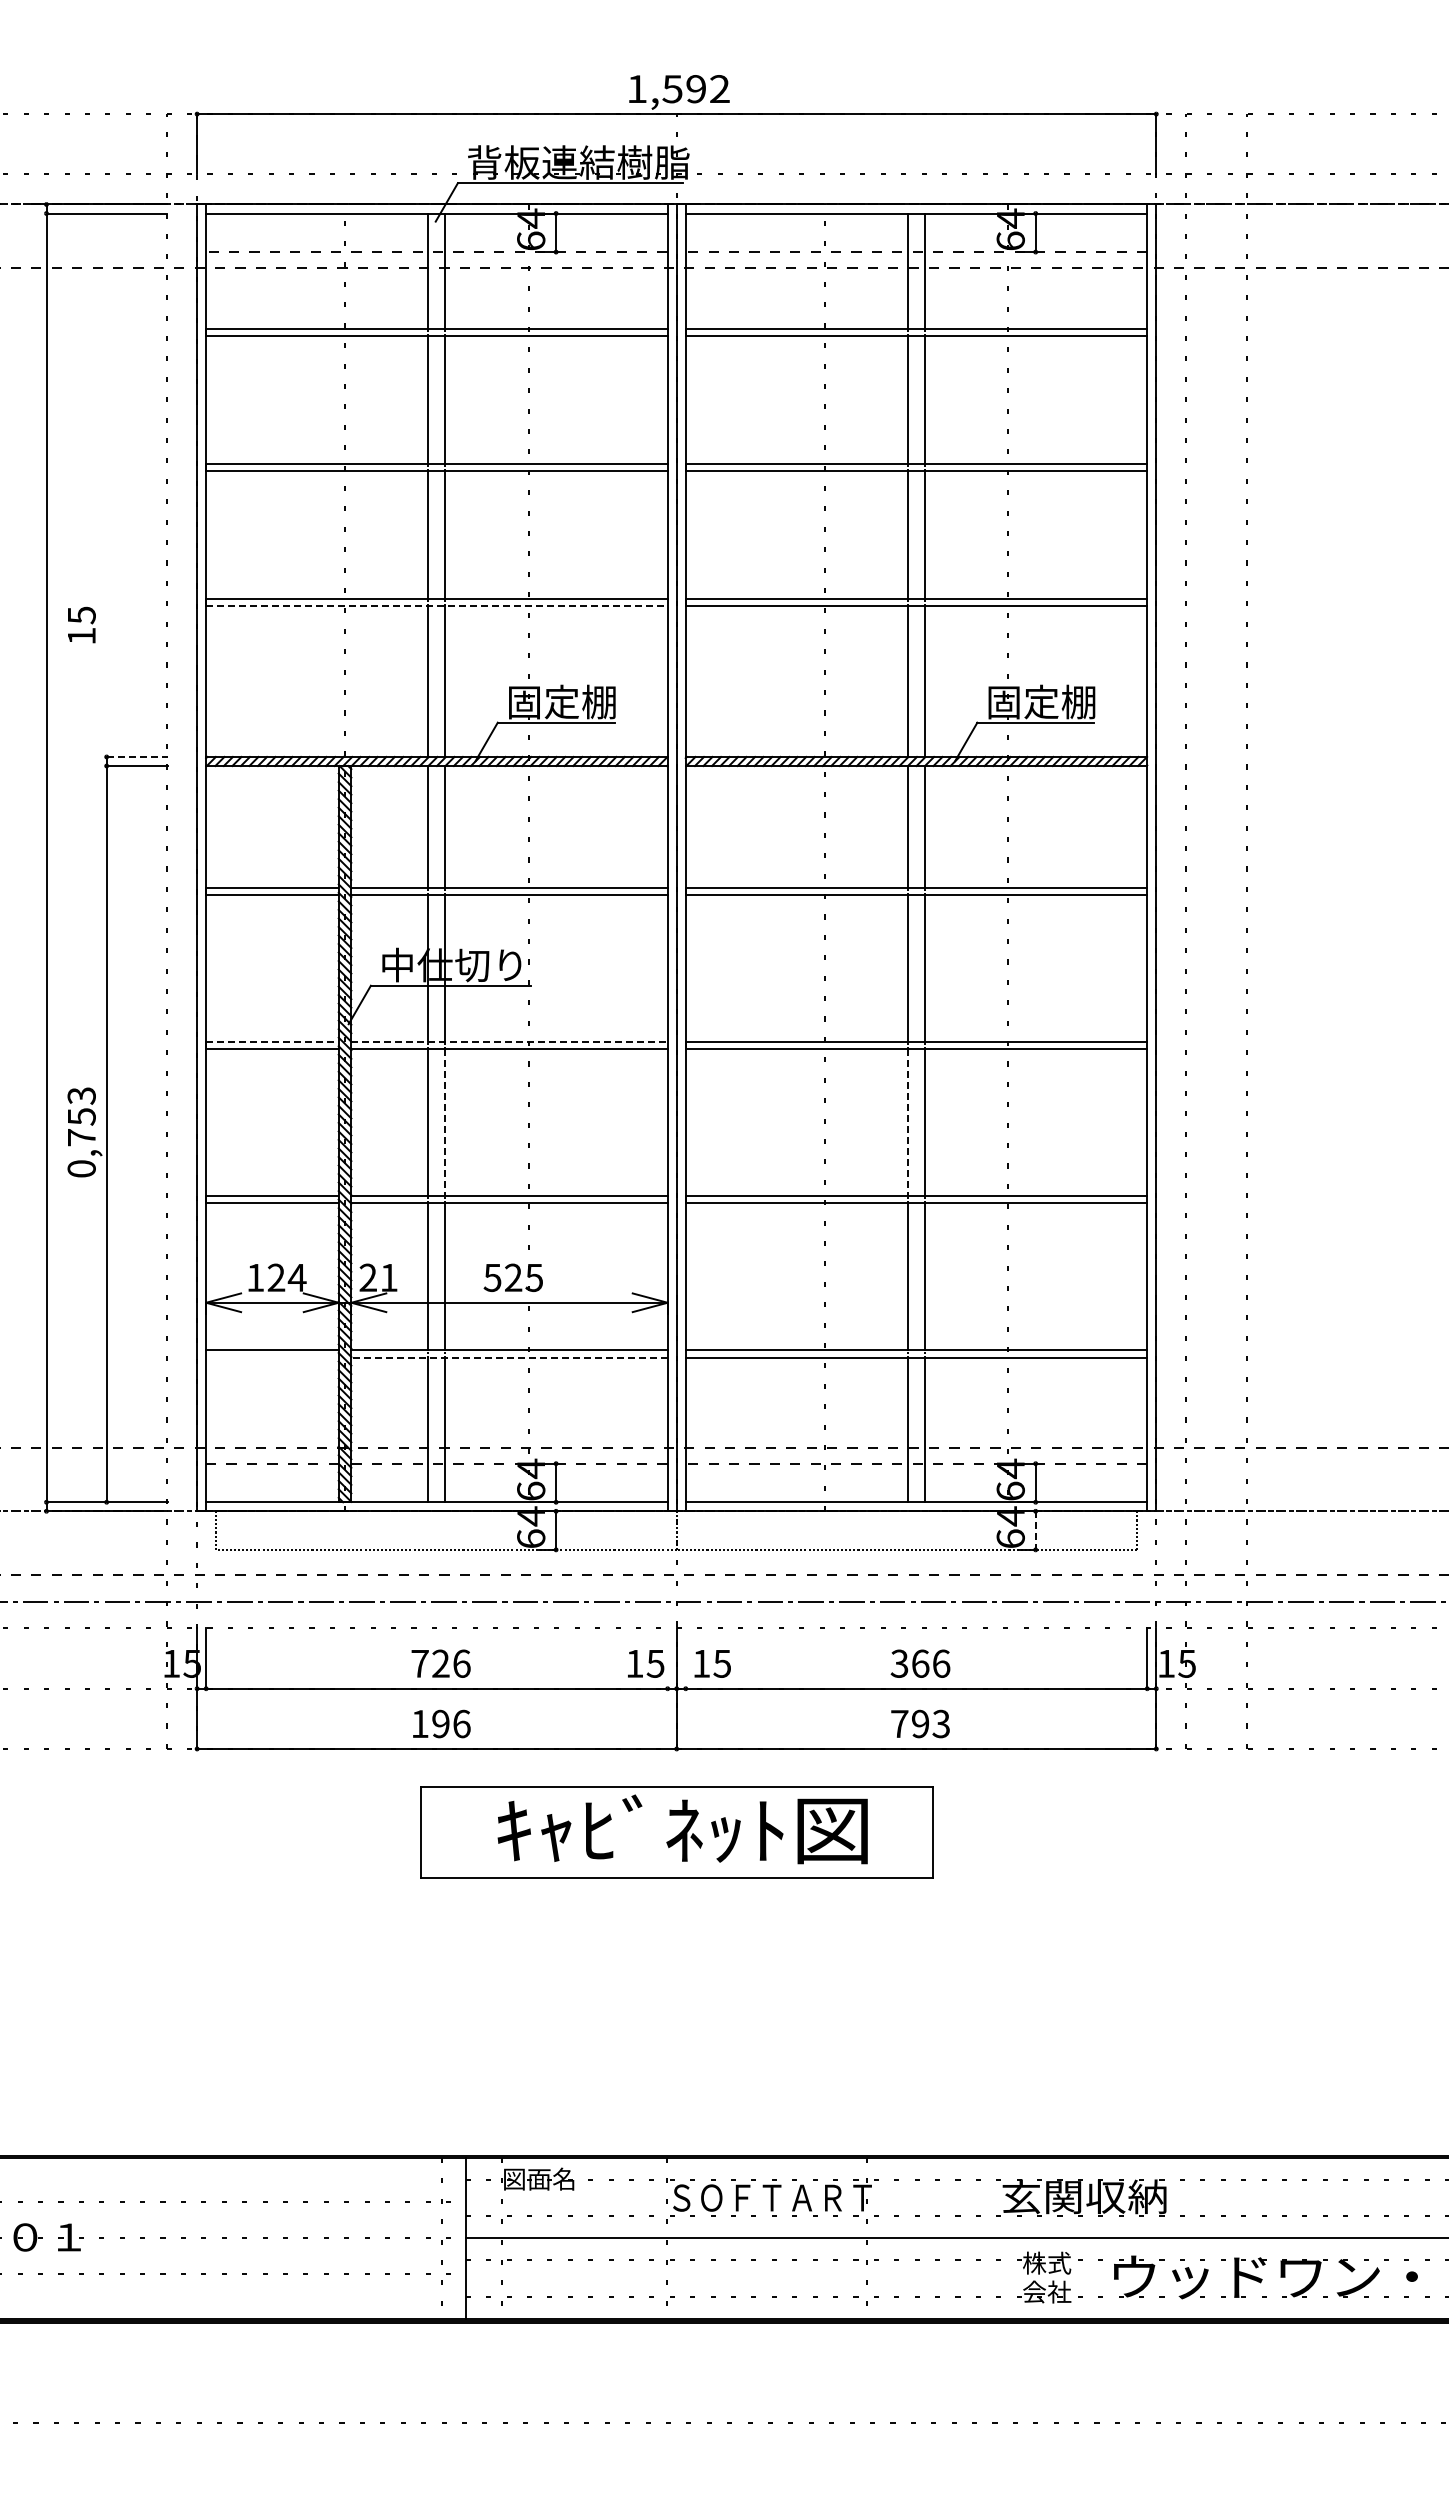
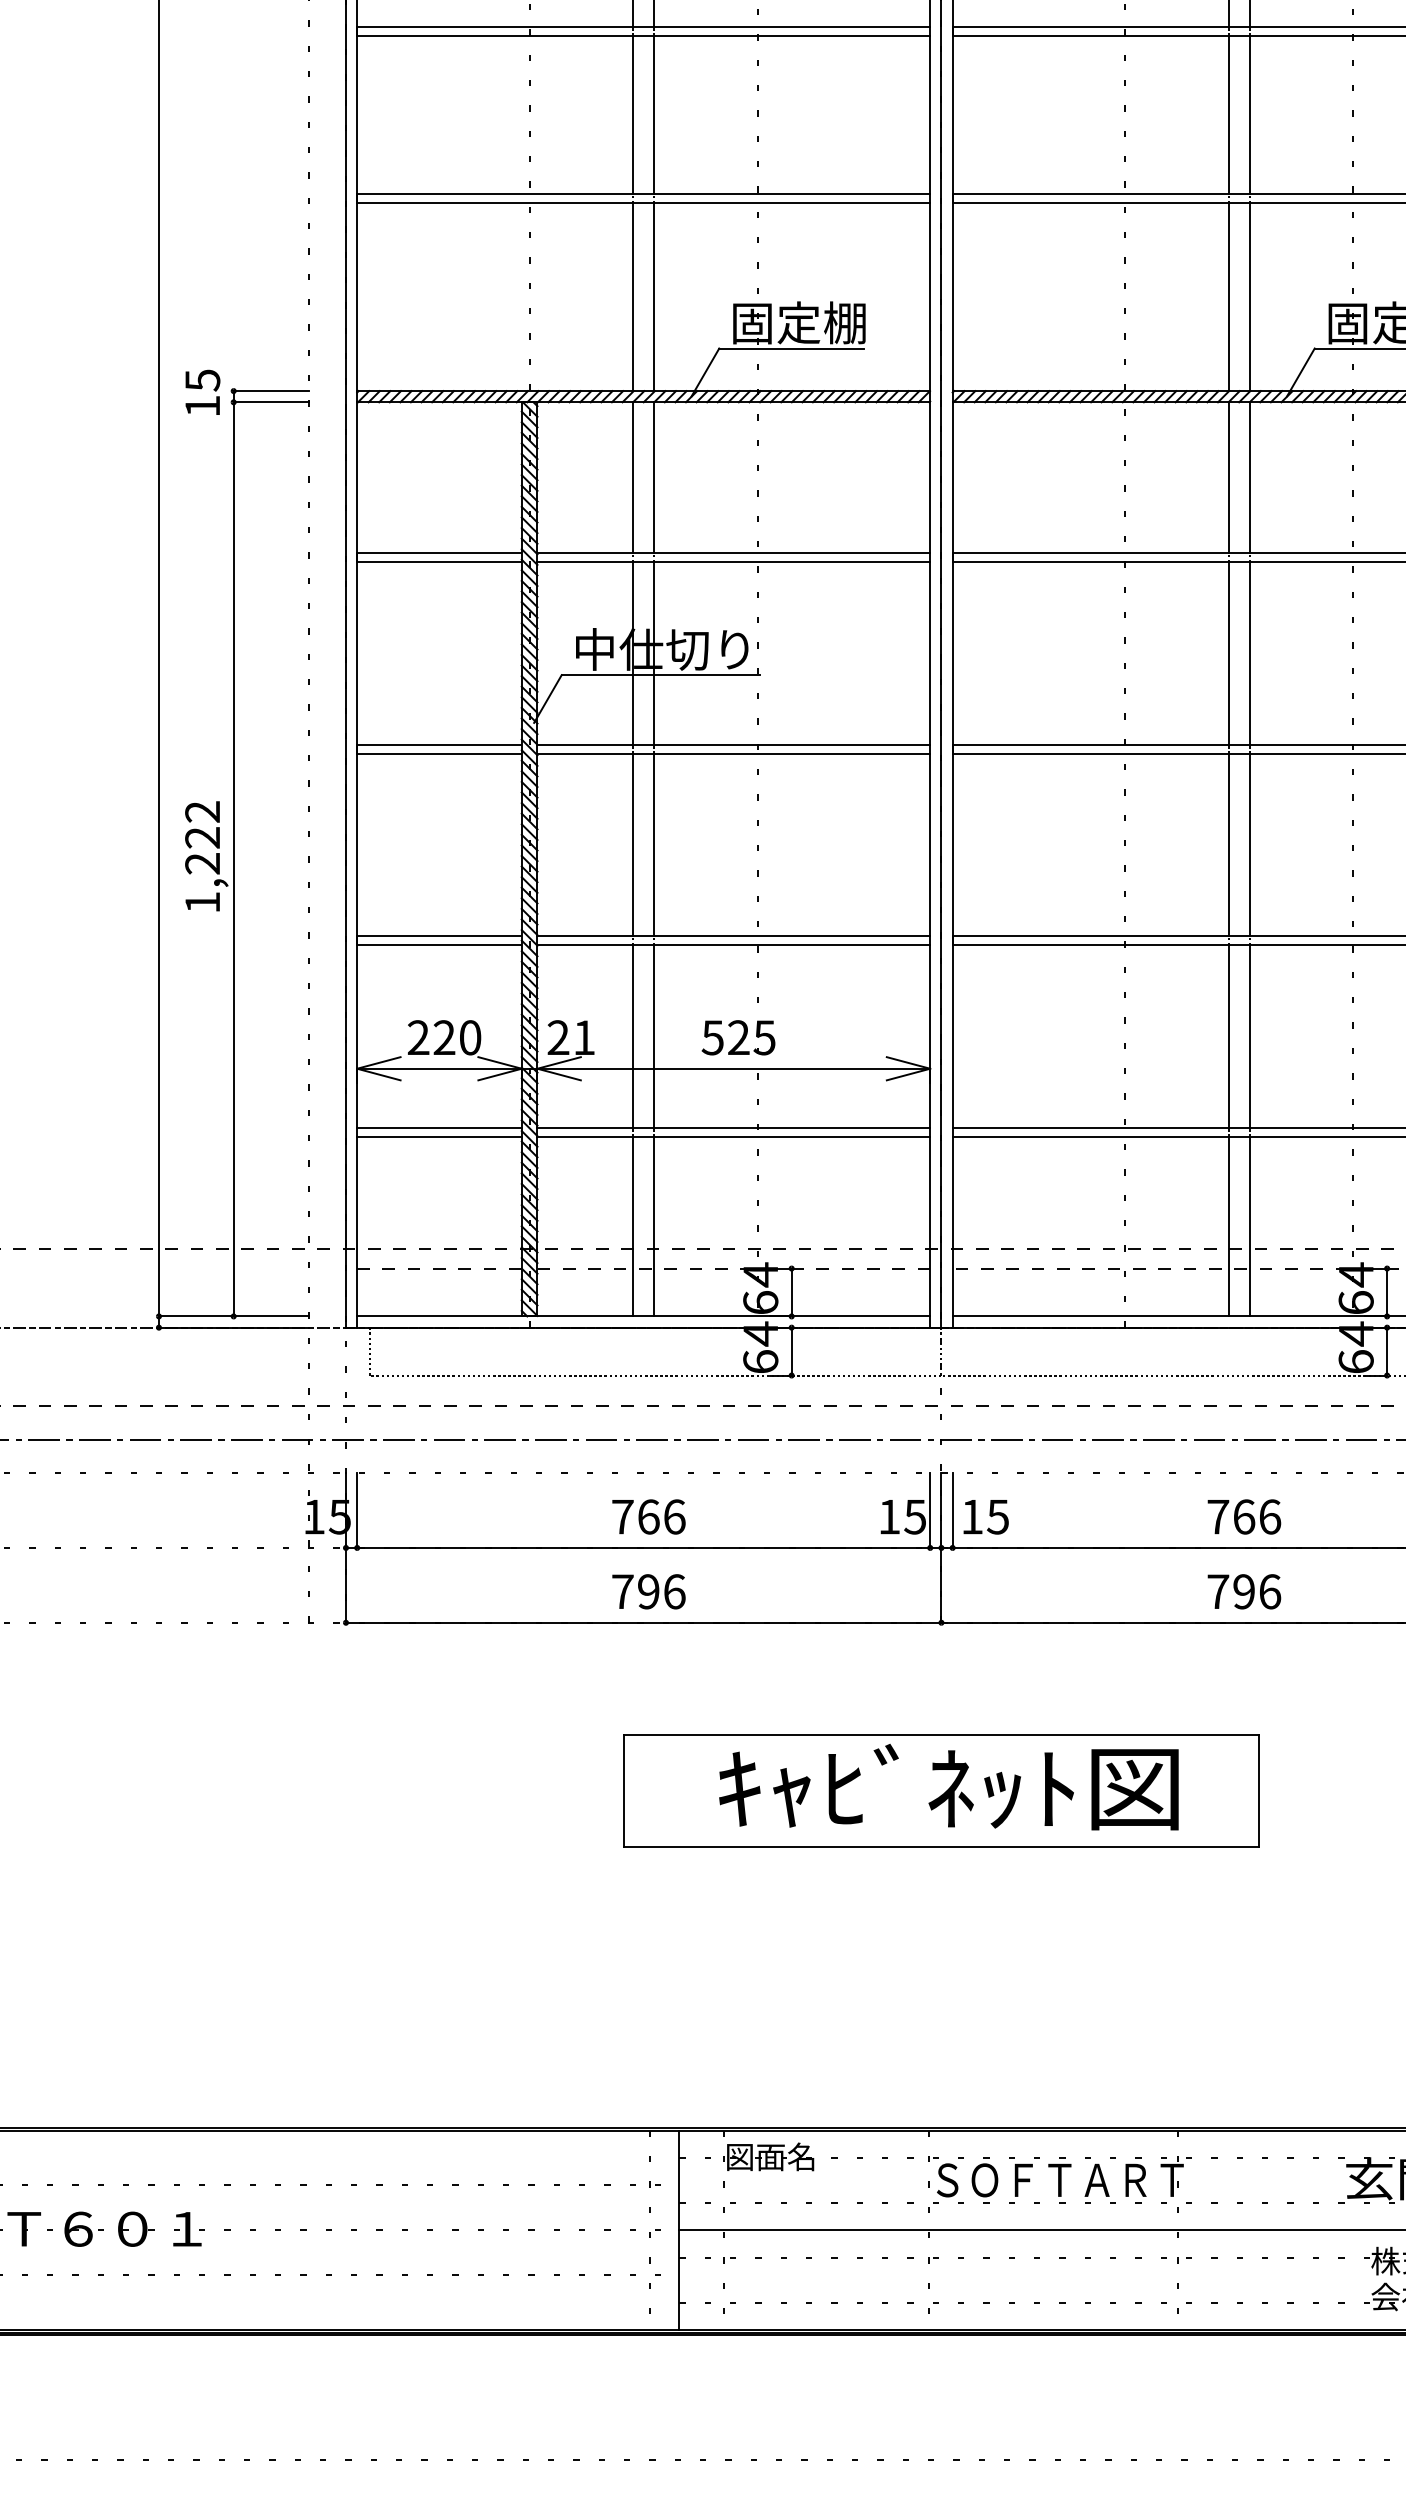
line: (436, 605) -> (643, 203), dashed -> solid
text: (81, 624) -> (202, 391), moved
line: (137, 756) -> (271, 390), dashed -> solid
line: (272, 1041) -> (439, 744), dashed -> solid
line: (509, 1041) -> (733, 744), dashed -> solid
line: (445, 1122) -> (654, 844), dashed -> solid
line: (908, 1122) -> (1229, 844), dashed -> solid
text: (81, 1132) -> (202, 857), 0,753 -> 1,222
text: (276, 1277) -> (444, 1037), 124 -> 220
line: (272, 1357) -> (439, 1136), added
line: (509, 1357) -> (733, 1136), dashed -> solid
line: (1035, 1531) -> (1386, 1352), dashed -> solid
line: (667, 1658) -> (929, 1510), added
line: (685, 1658) -> (952, 1510), added
text: (440, 1663) -> (648, 1516), 726 -> 766
text: (899, 1663) -> (1218, 1516), 366 -> 766
text: (419, 1723) -> (622, 1591), 196 -> 796
text: (941, 1723) -> (1270, 1591), 793 -> 796
part: (676, 1832) -> (941, 1791), moved

